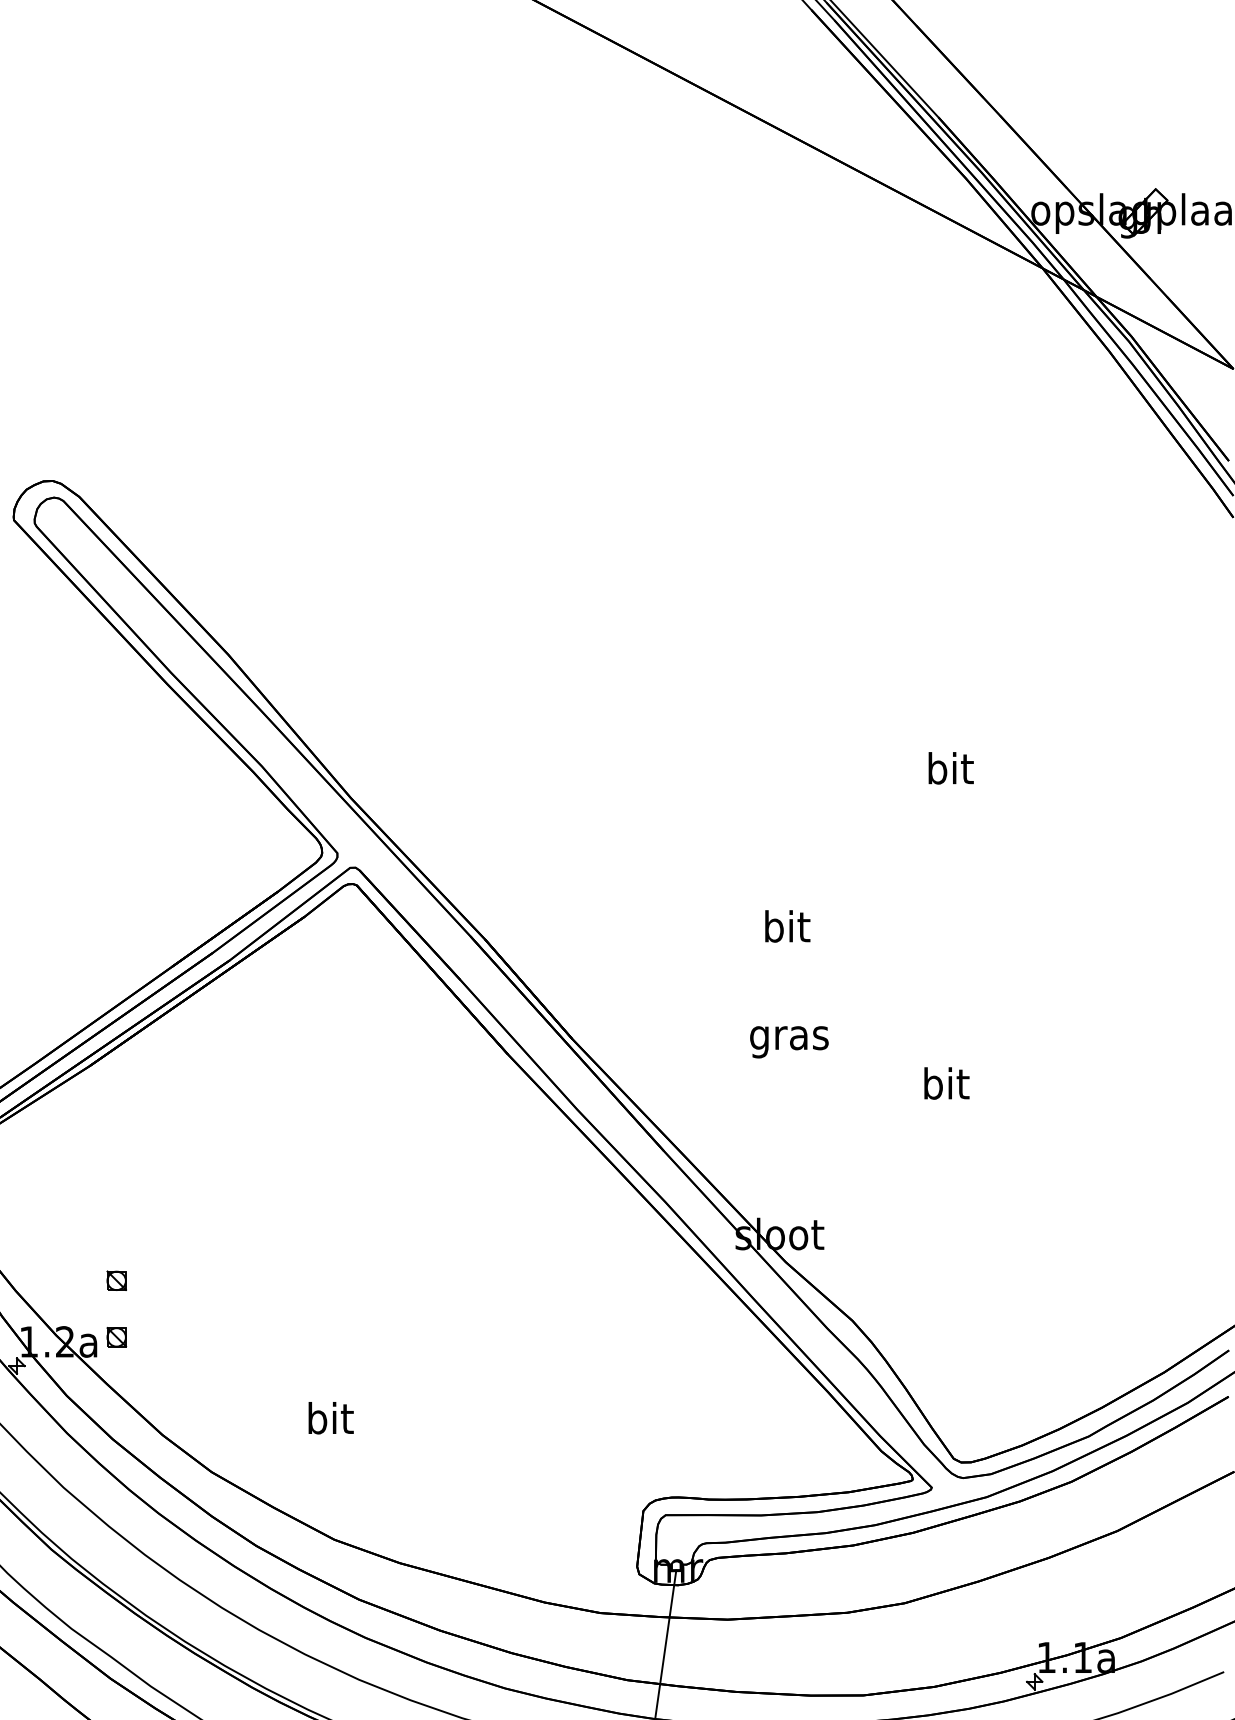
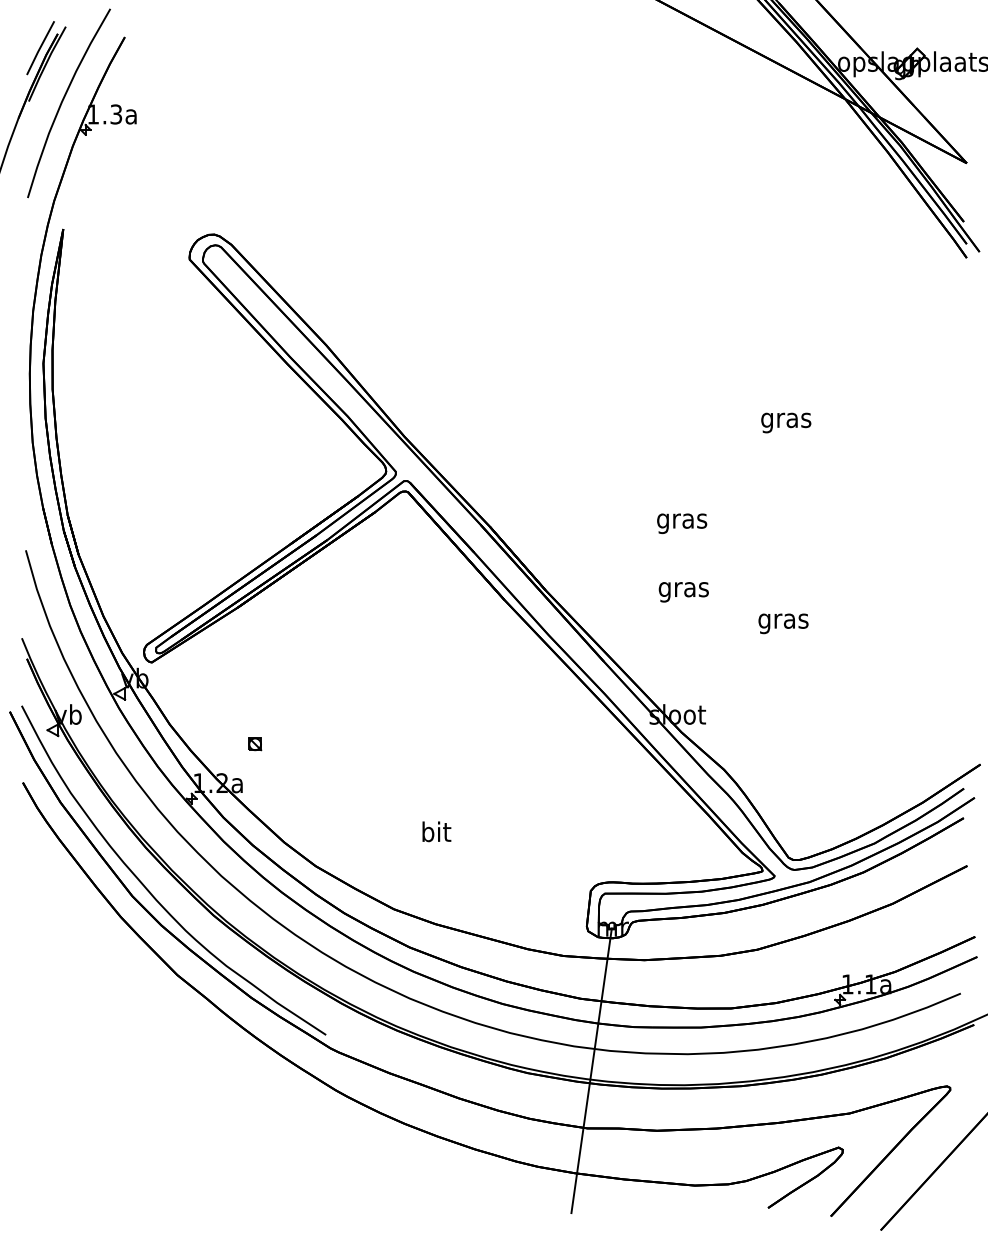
text: (950, 772) -> (786, 420), bit -> gras
text: (787, 931) -> (682, 521), bit -> gras
text: (945, 1088) -> (783, 621), bit -> gras
part: (117, 1337) -> (255, 780), removed
text: (330, 1417) -> (436, 831), moved

